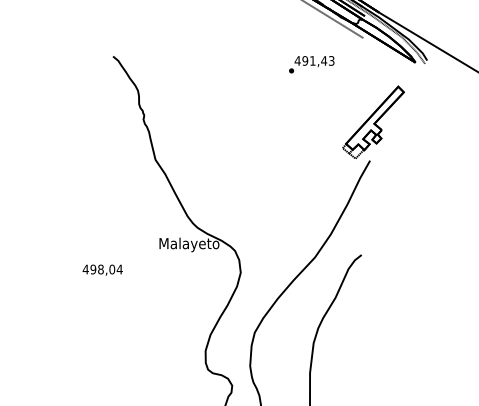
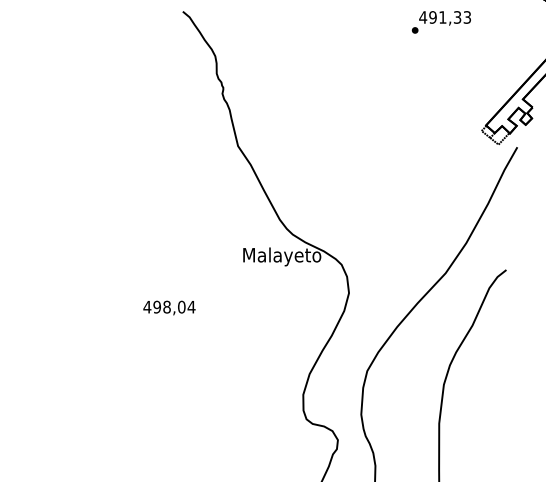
text: (324, 60) -> (458, 16), 491,43 -> 491,33
text: (102, 269) -> (169, 307), moved

